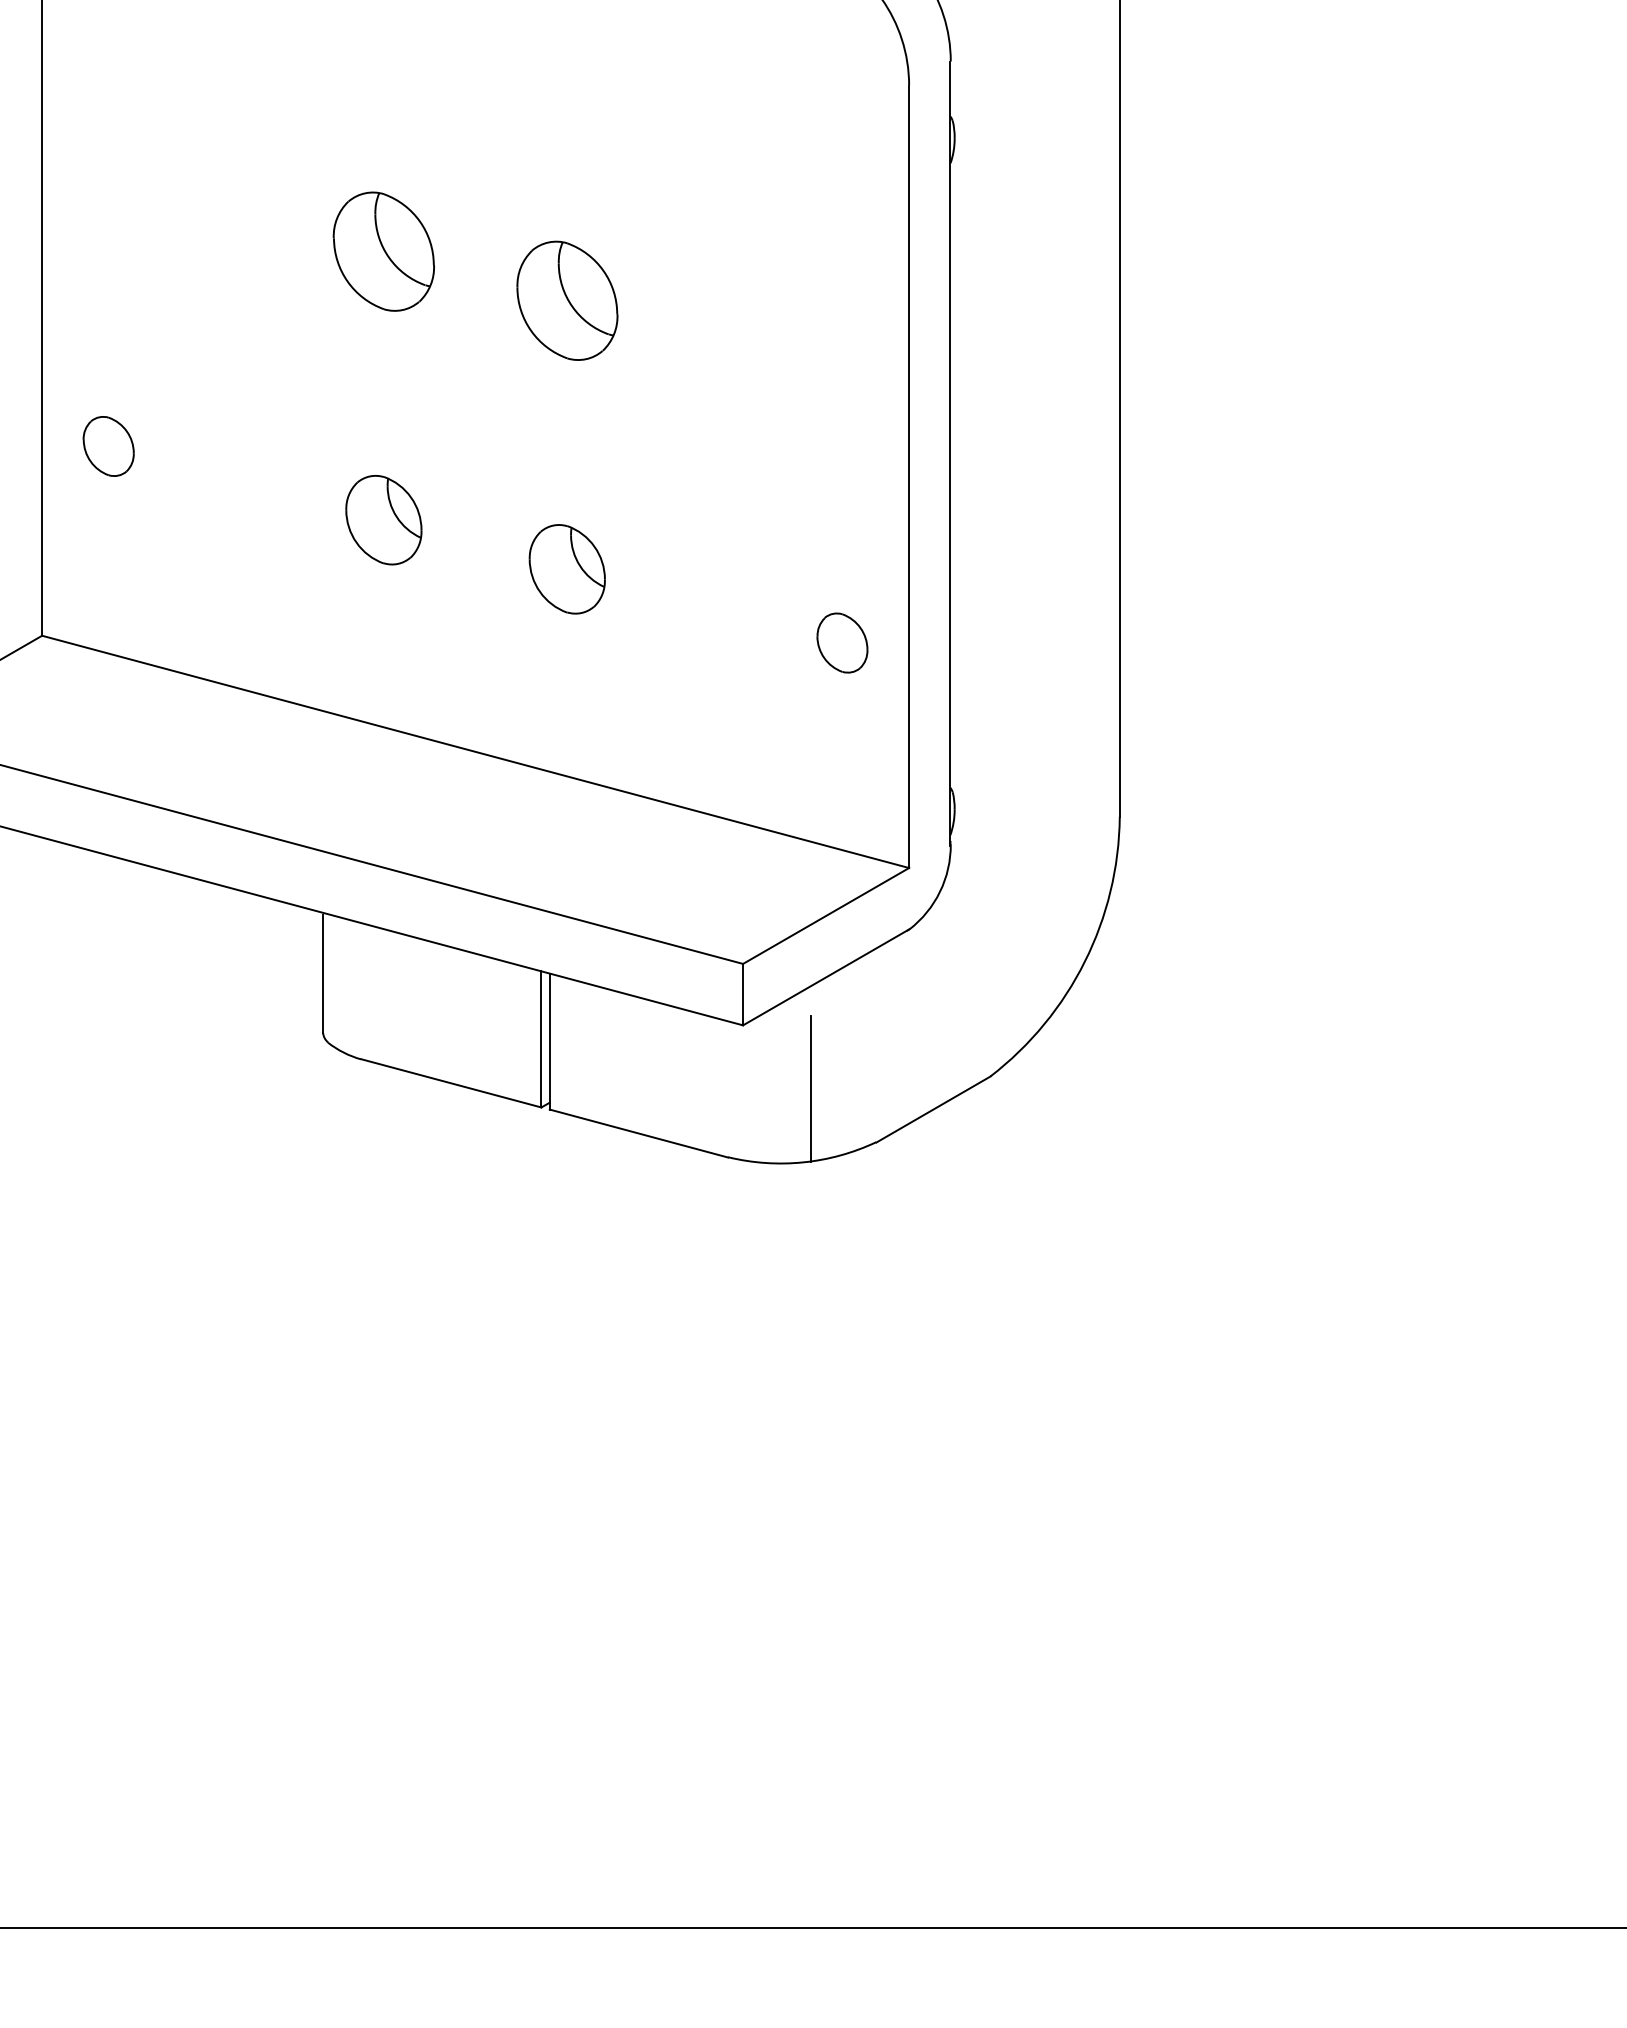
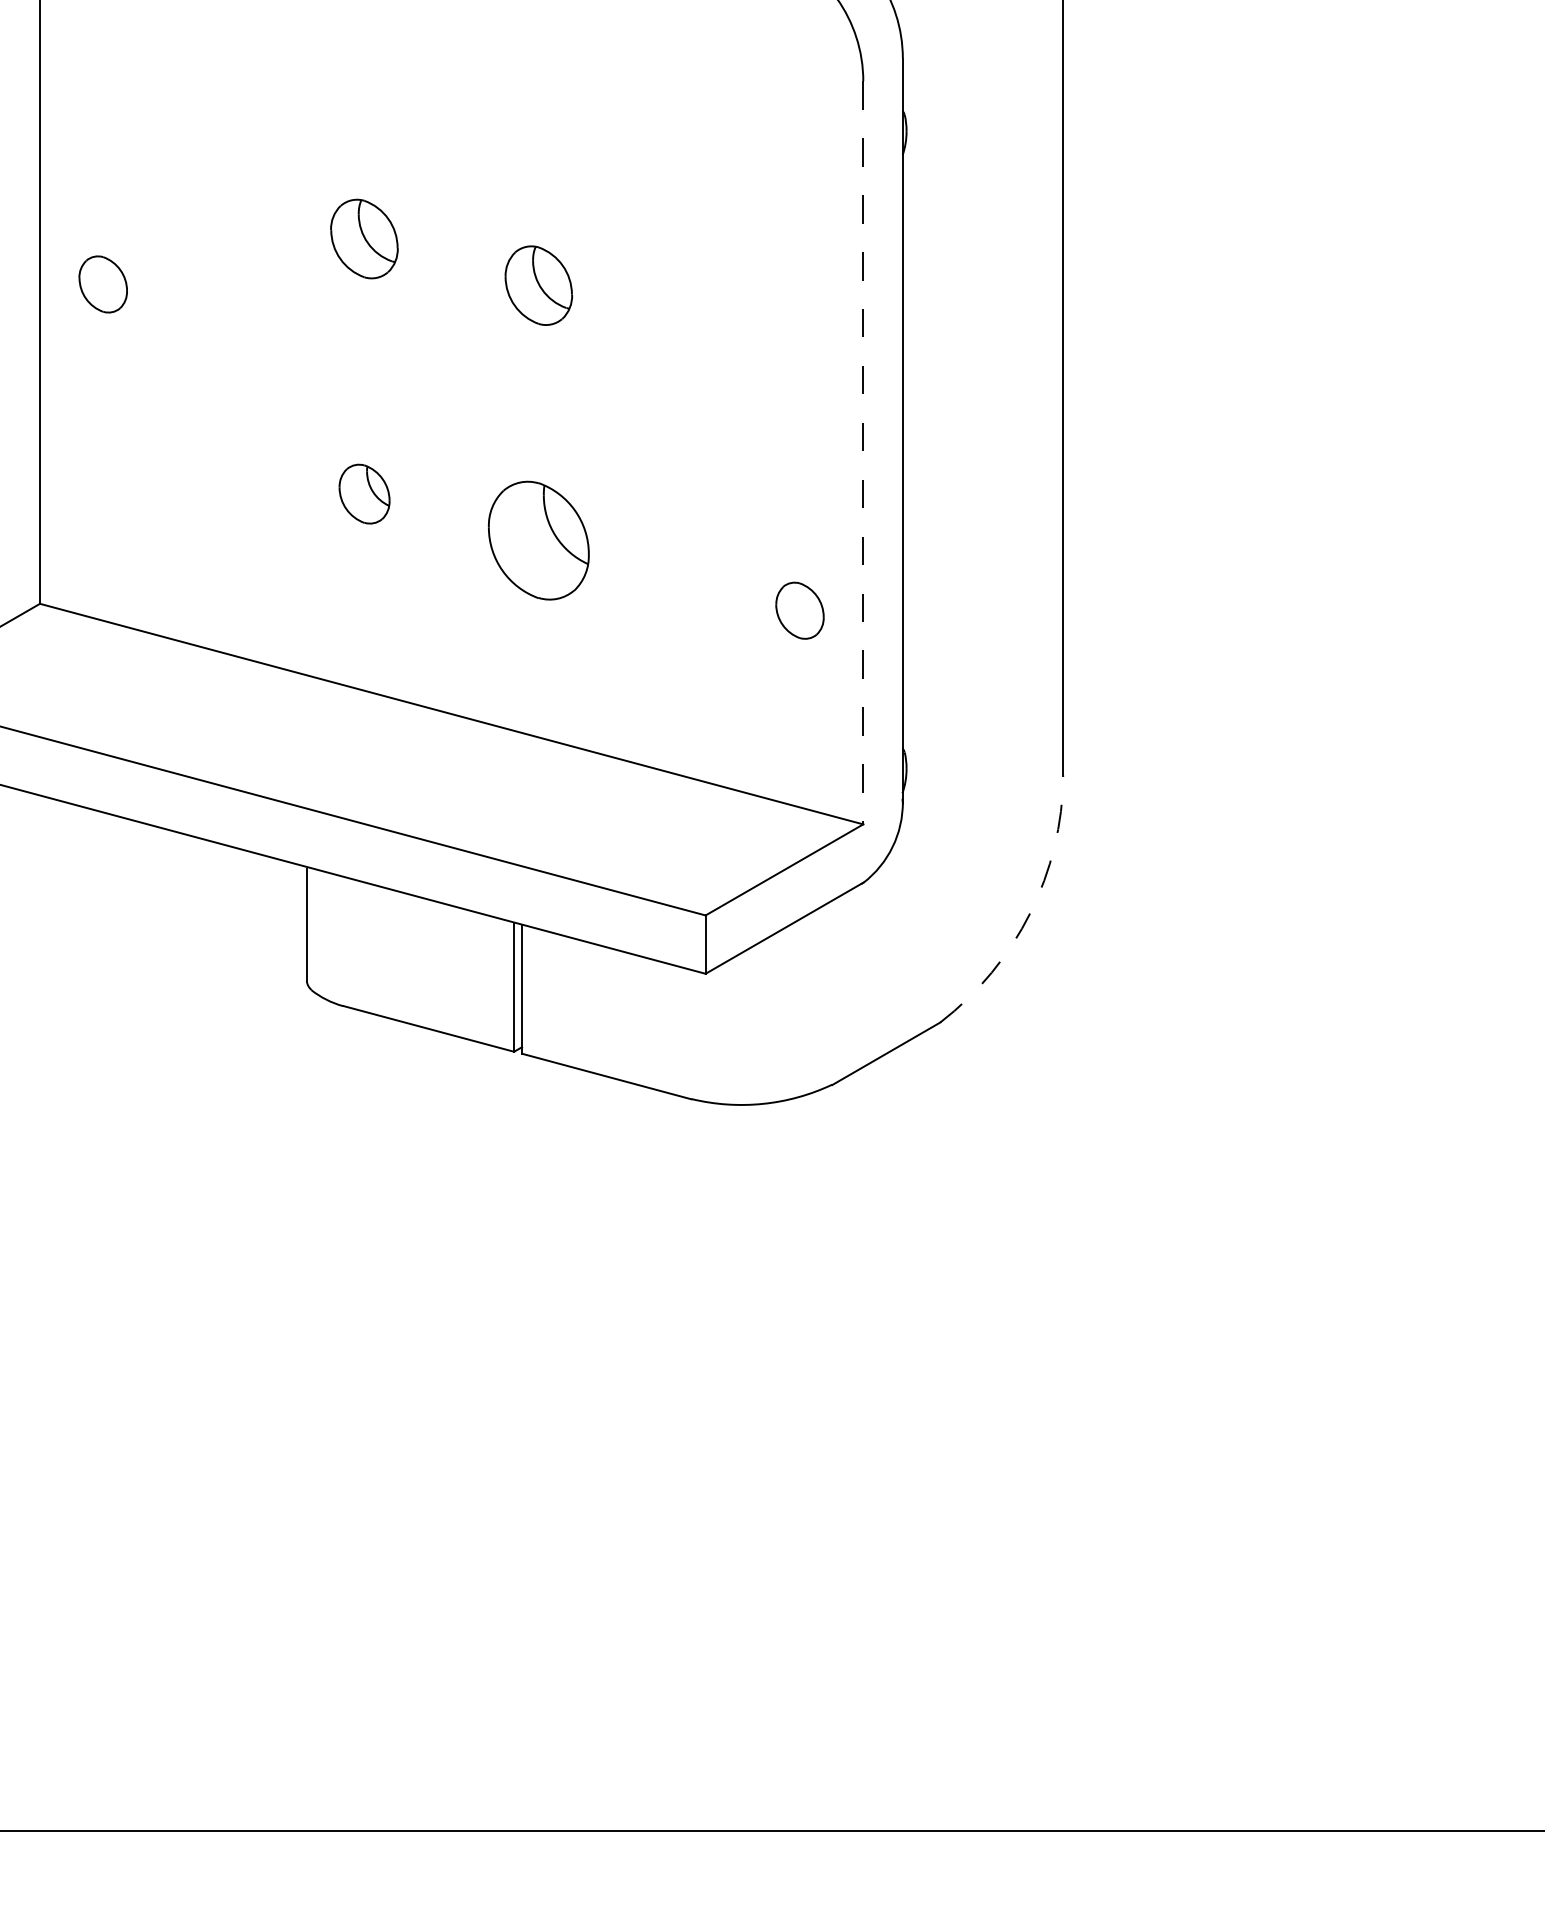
part: (383, 251) -> (364, 238), size x0.7
part: (567, 300) -> (538, 285), size x0.7
part: (108, 446) -> (103, 284), moved
line: (909, 477) -> (863, 453), solid -> dashed
part: (383, 520) -> (364, 494), size x0.7
part: (566, 569) -> (537, 540), size x1.4
arc: (1084, 961) -> (1029, 913), solid -> dashed
line: (811, 1088) -> (770, 1033), removed

